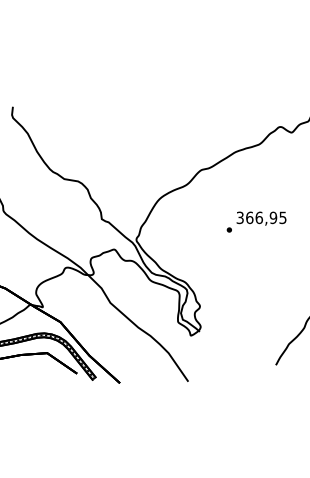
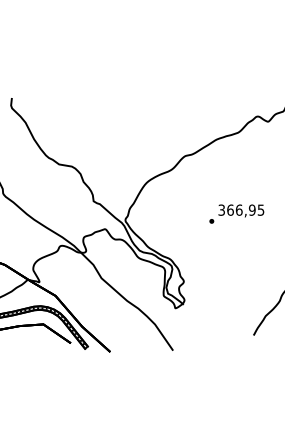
text: (256, 221) -> (236, 213), moved

